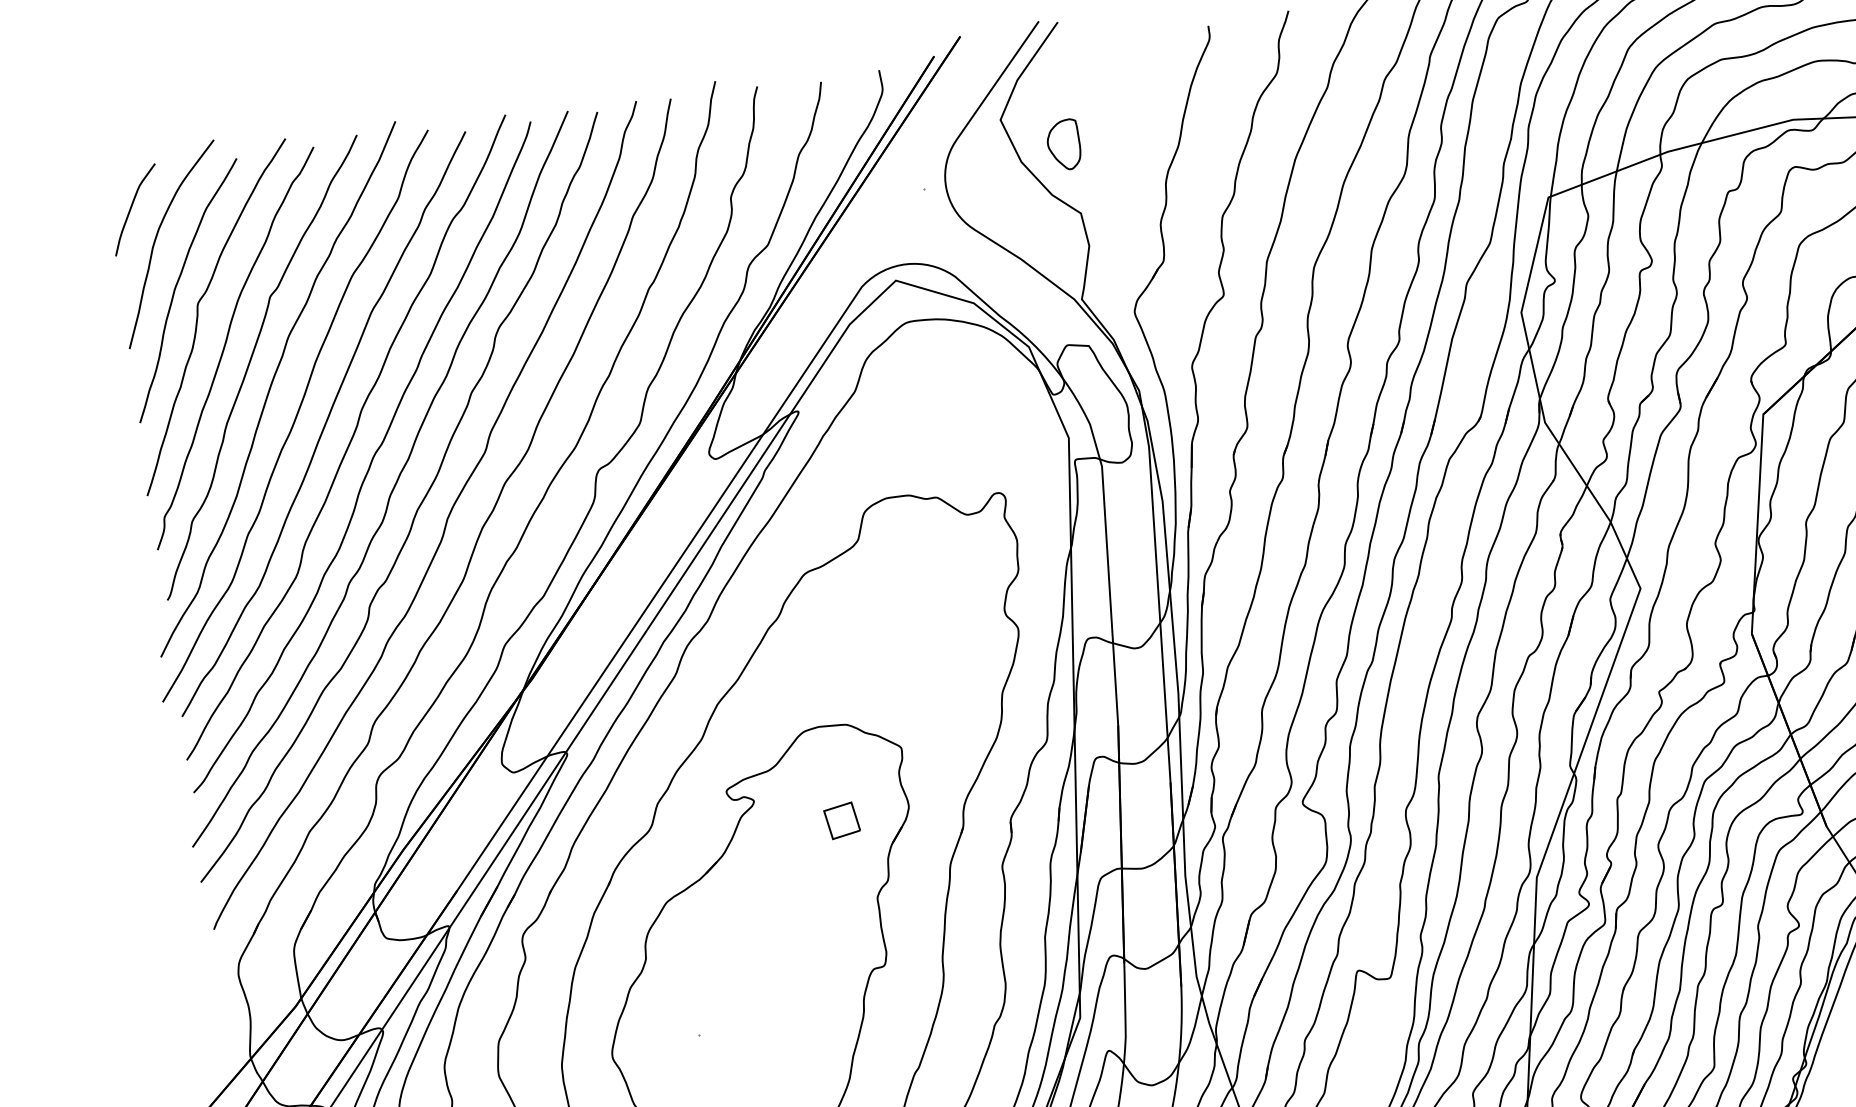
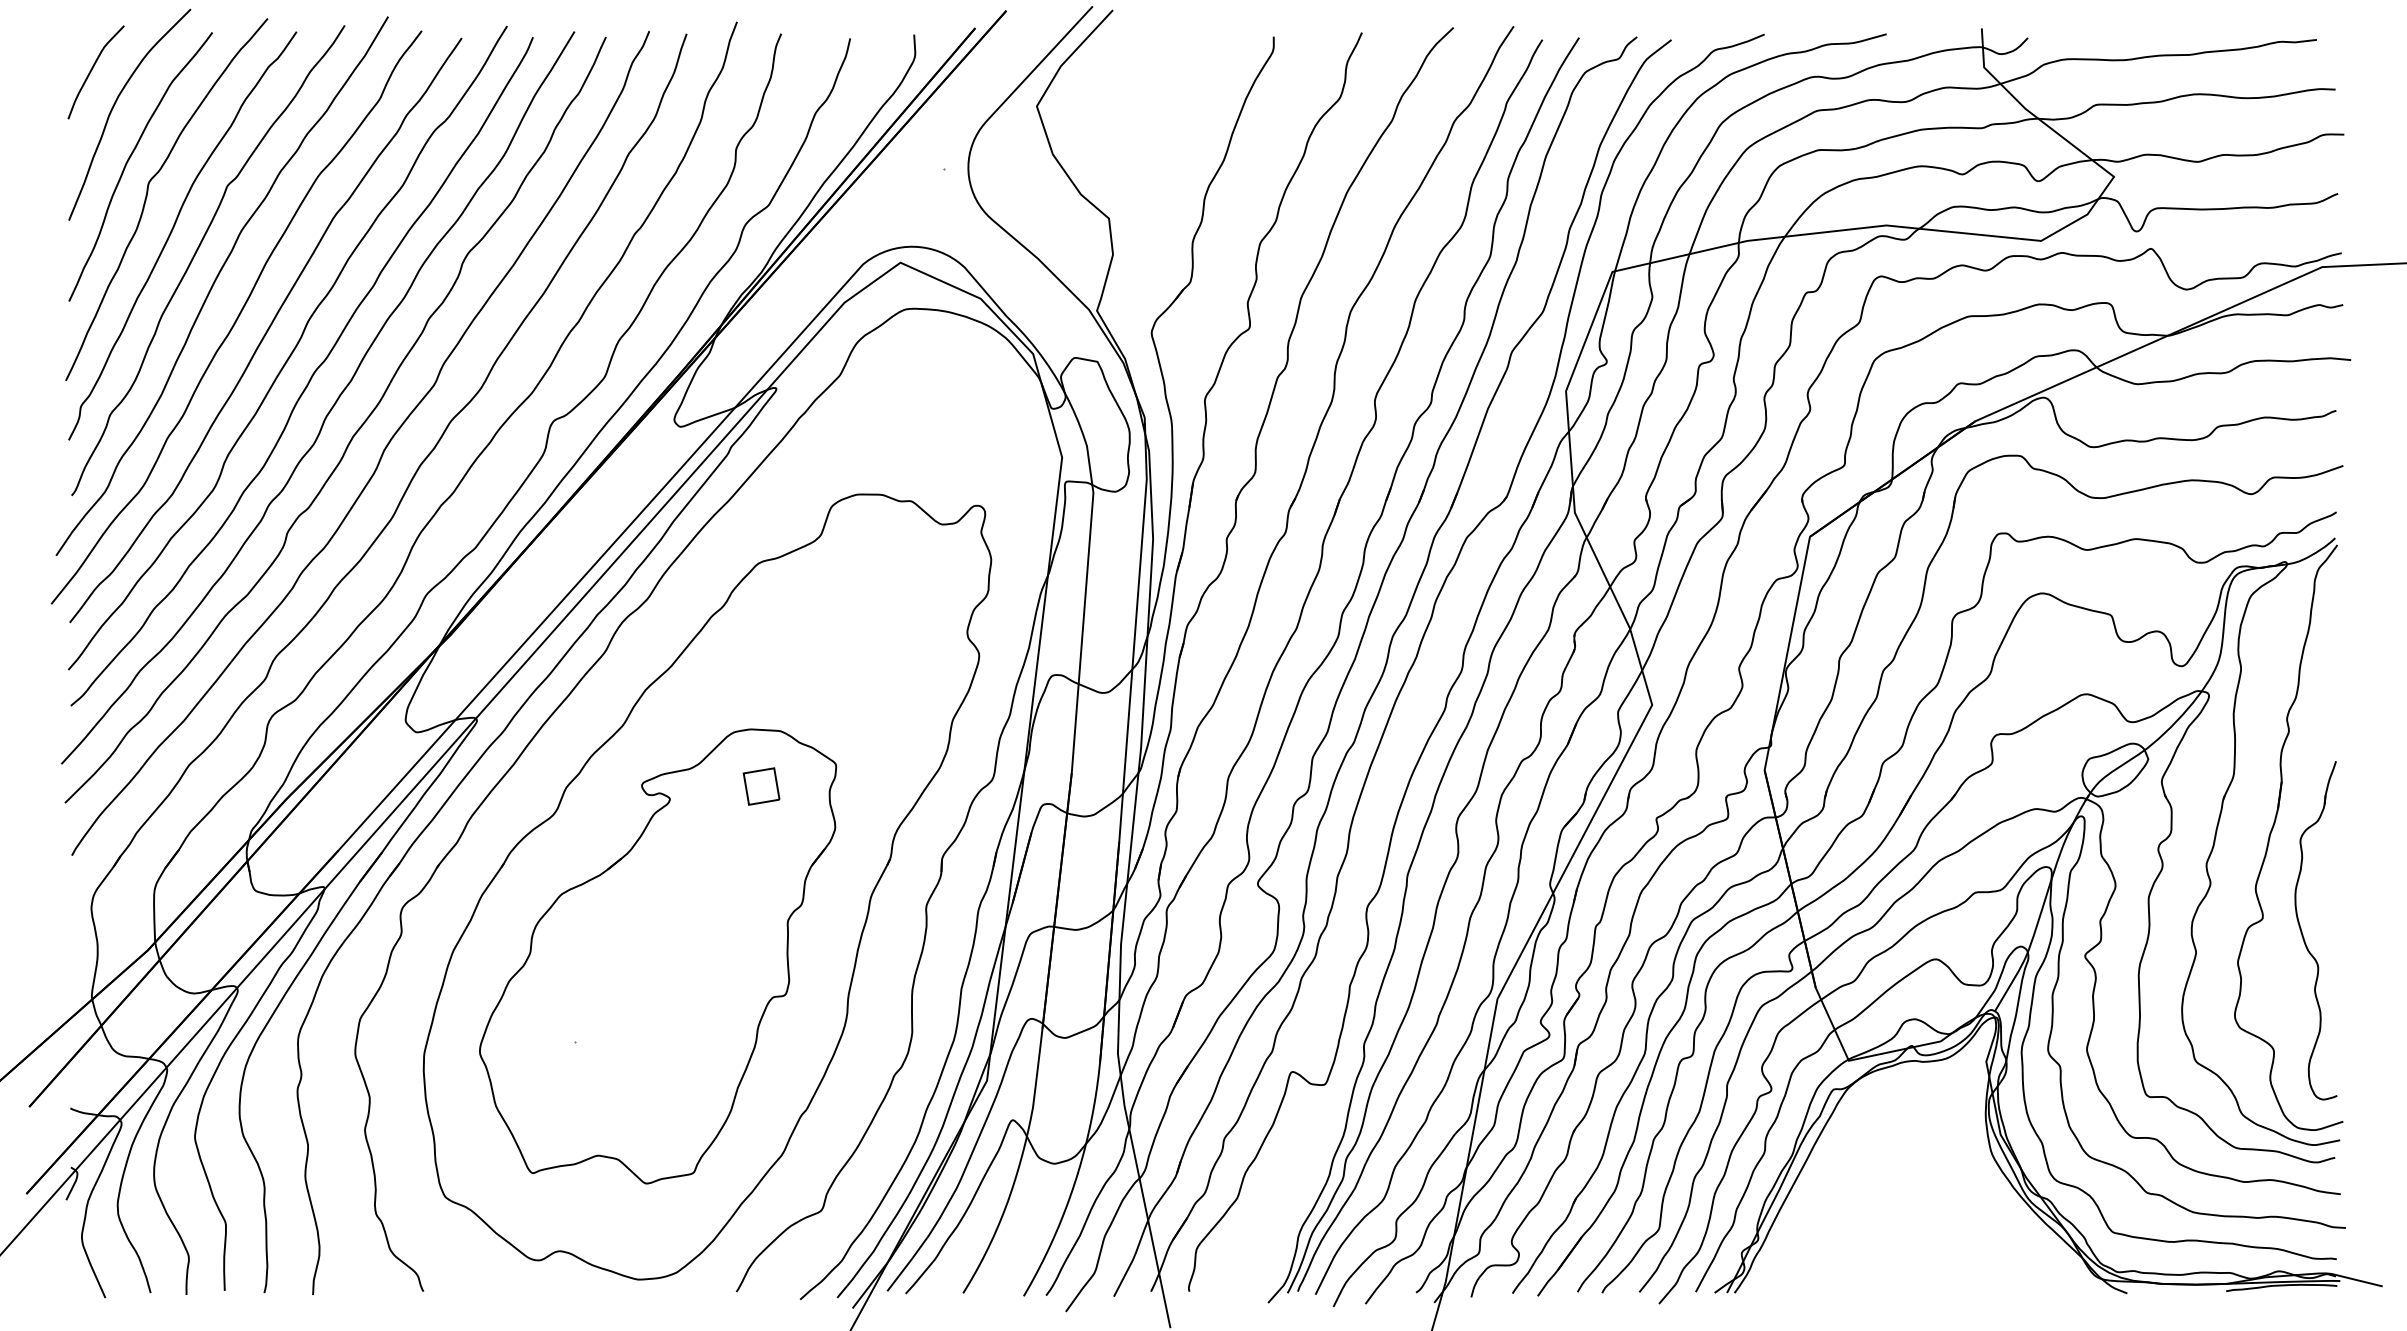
part: (1063, 144) -> (1100, 142), removed
part: (842, 820) -> (761, 786), moved

